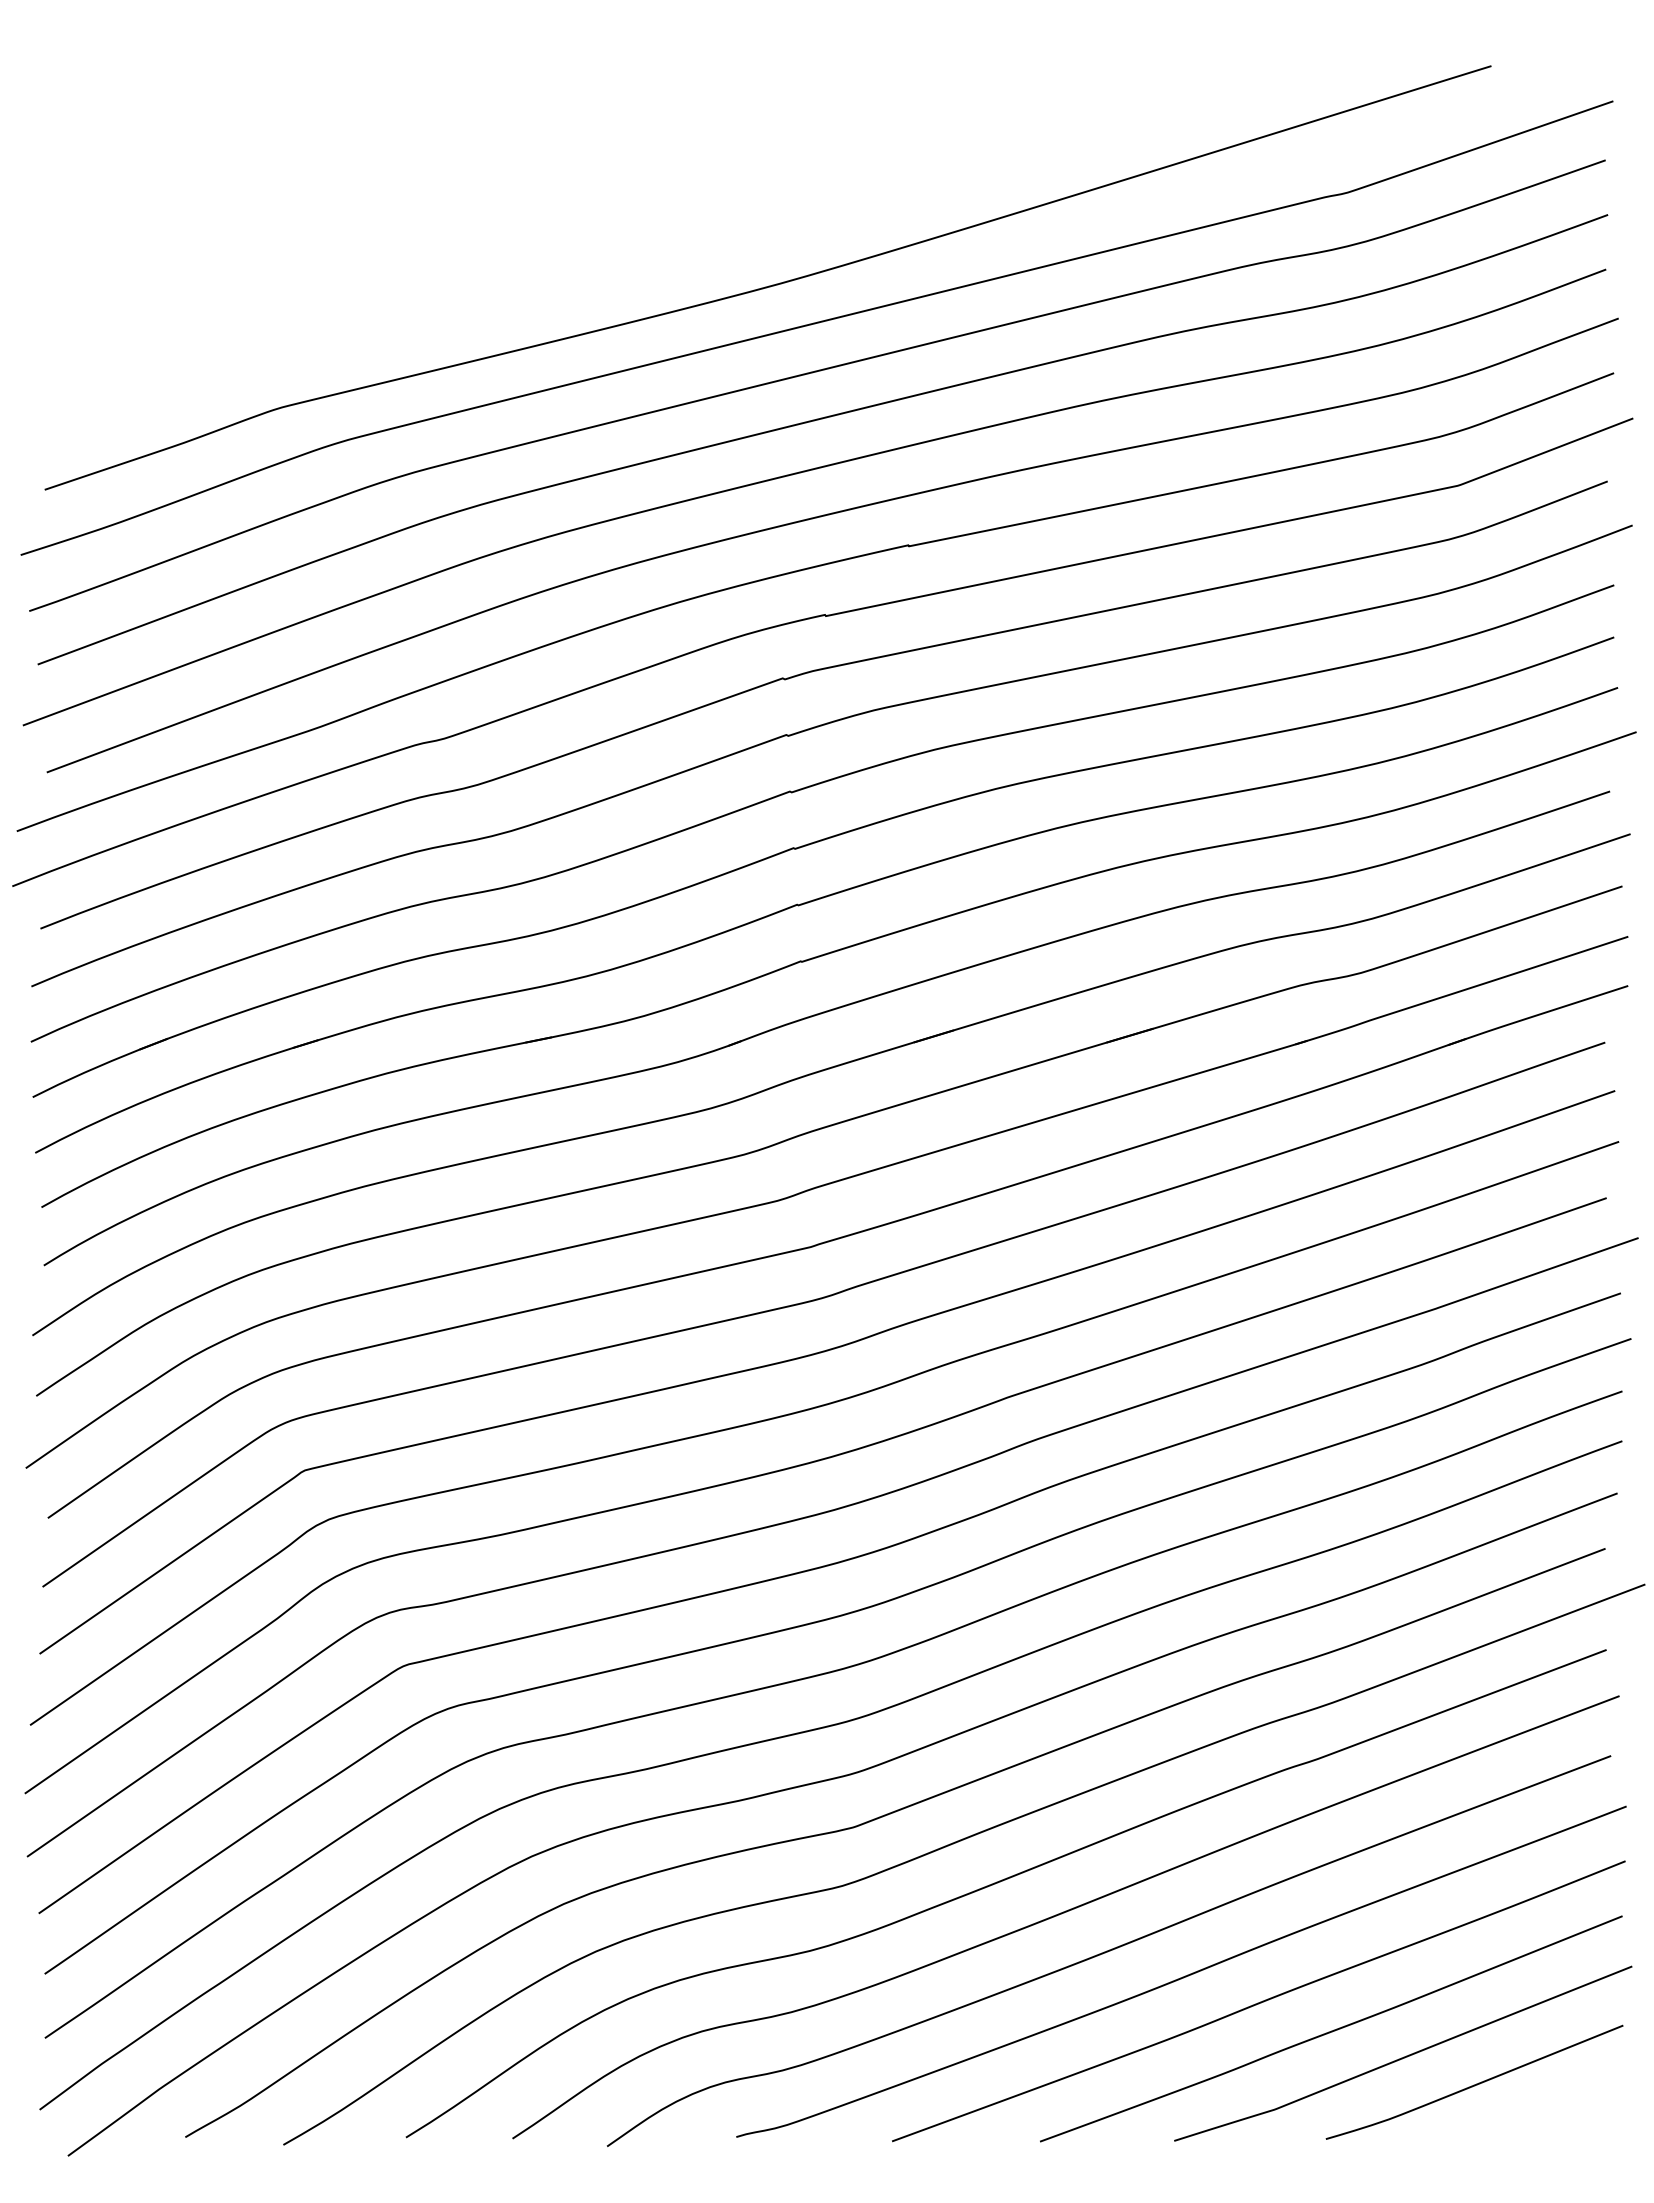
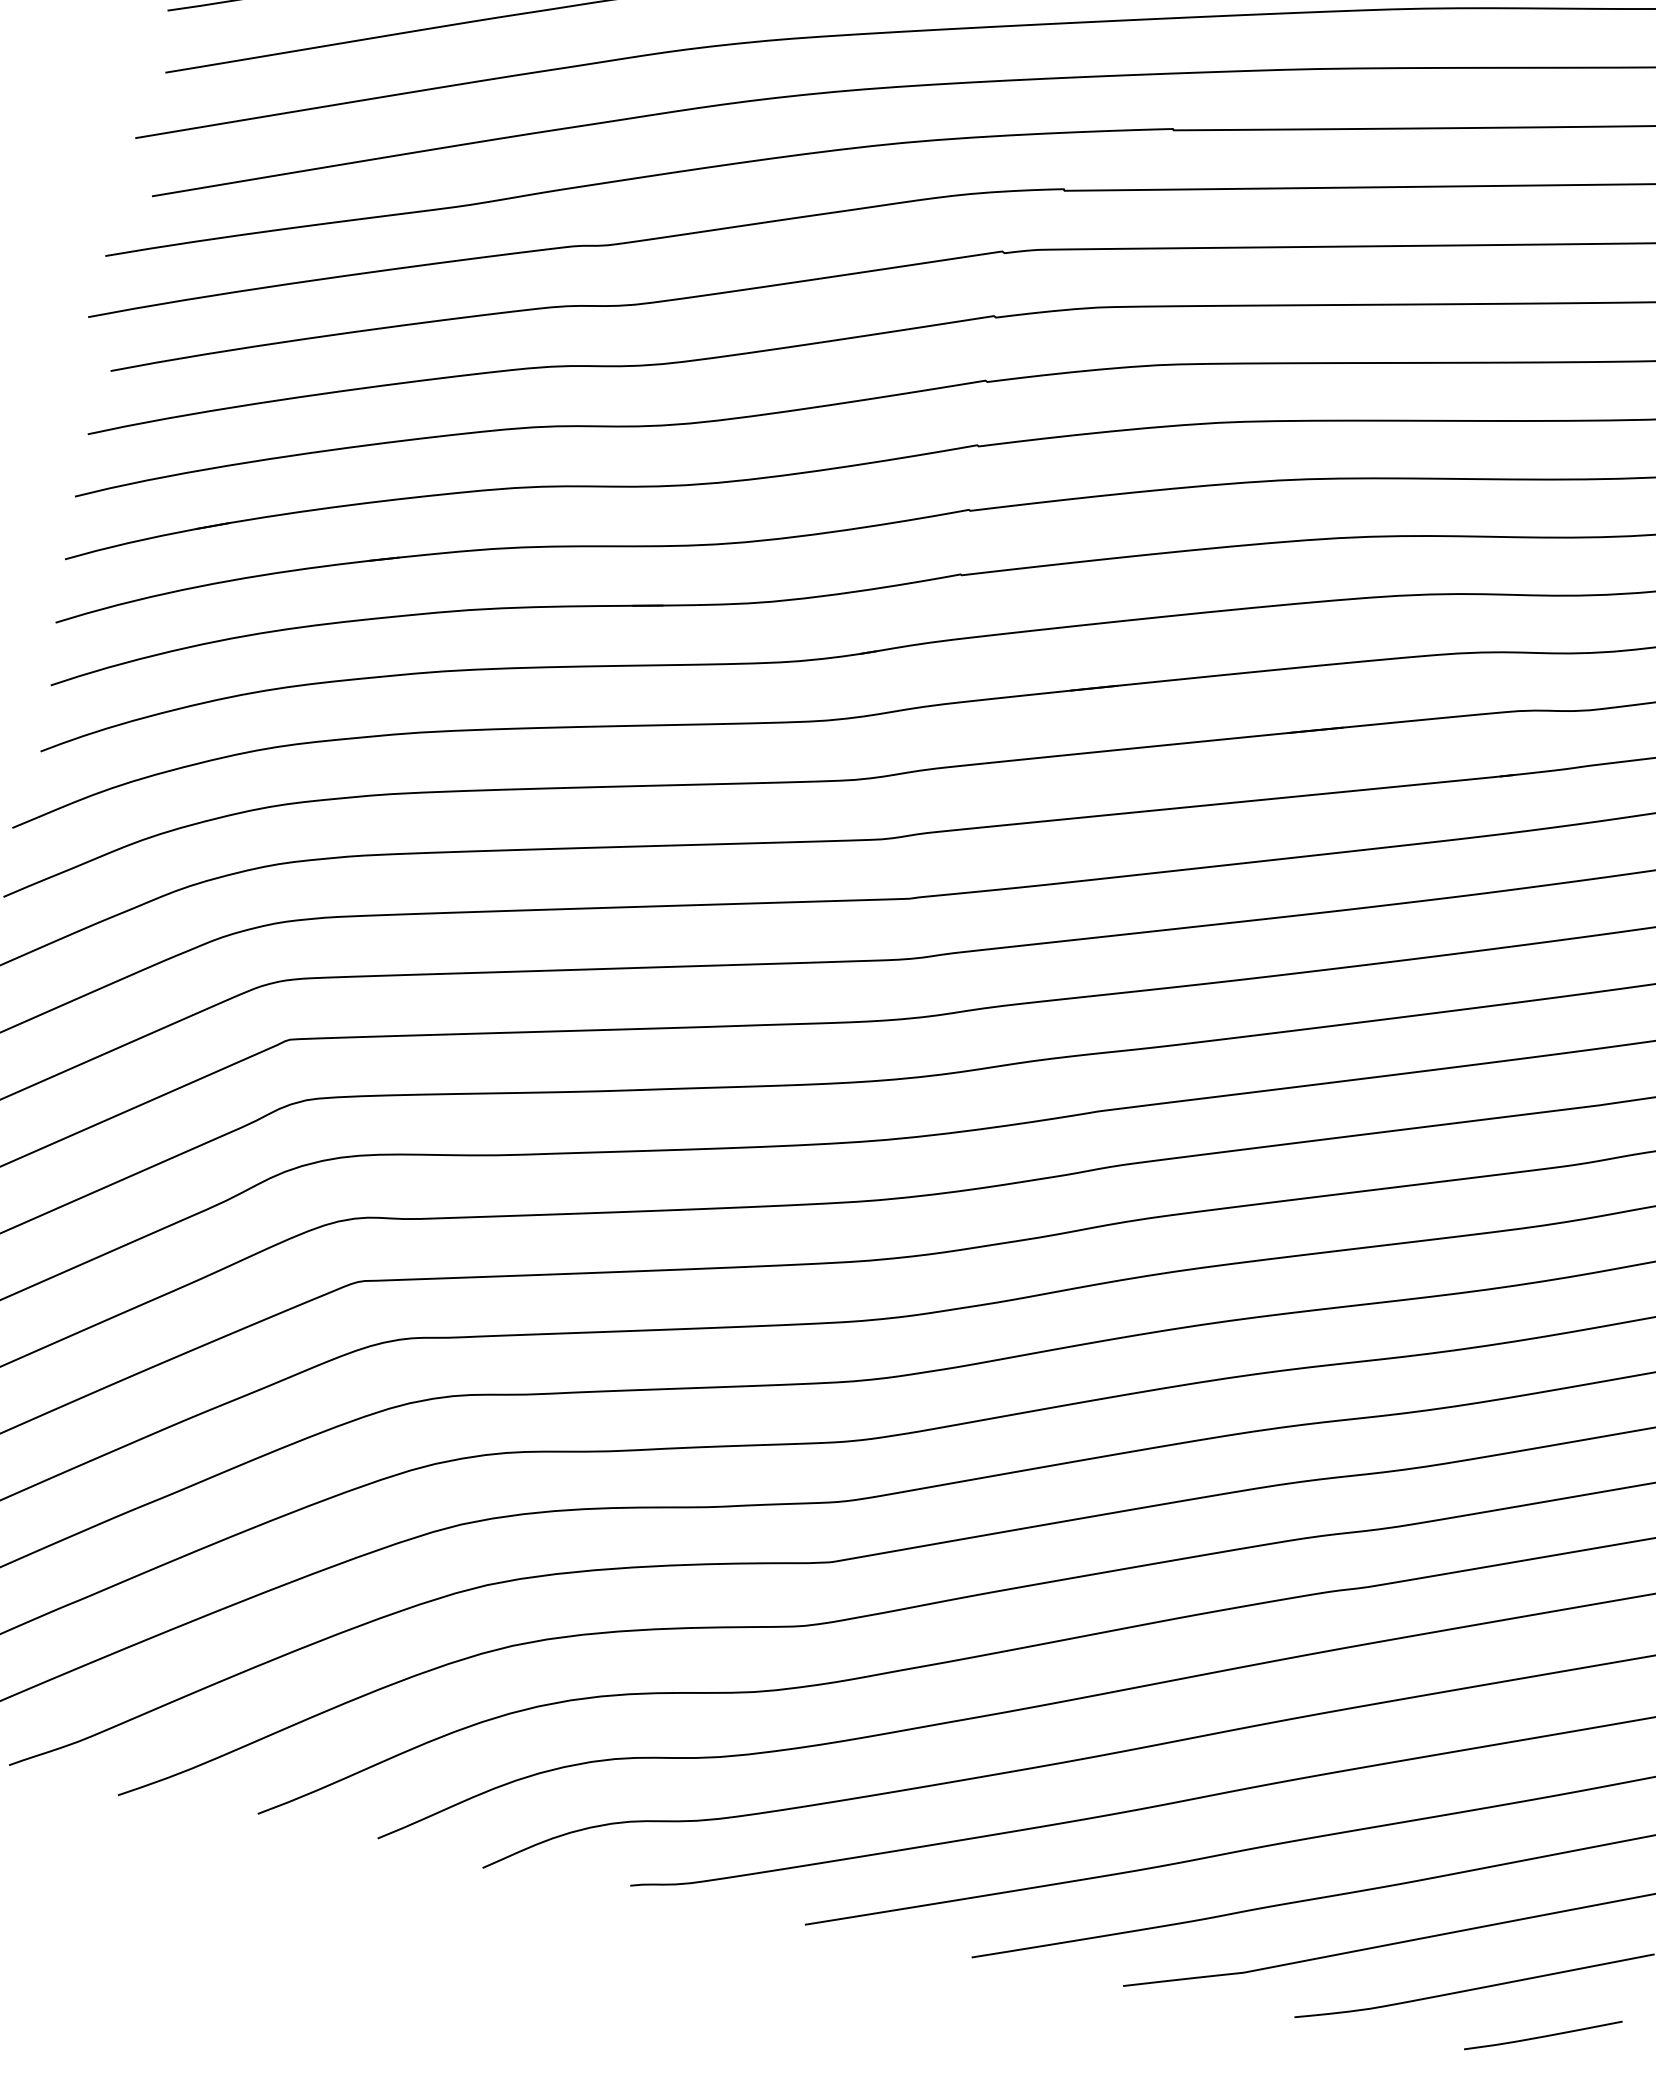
curve: (1541, 2113) -> (1543, 2035), added

